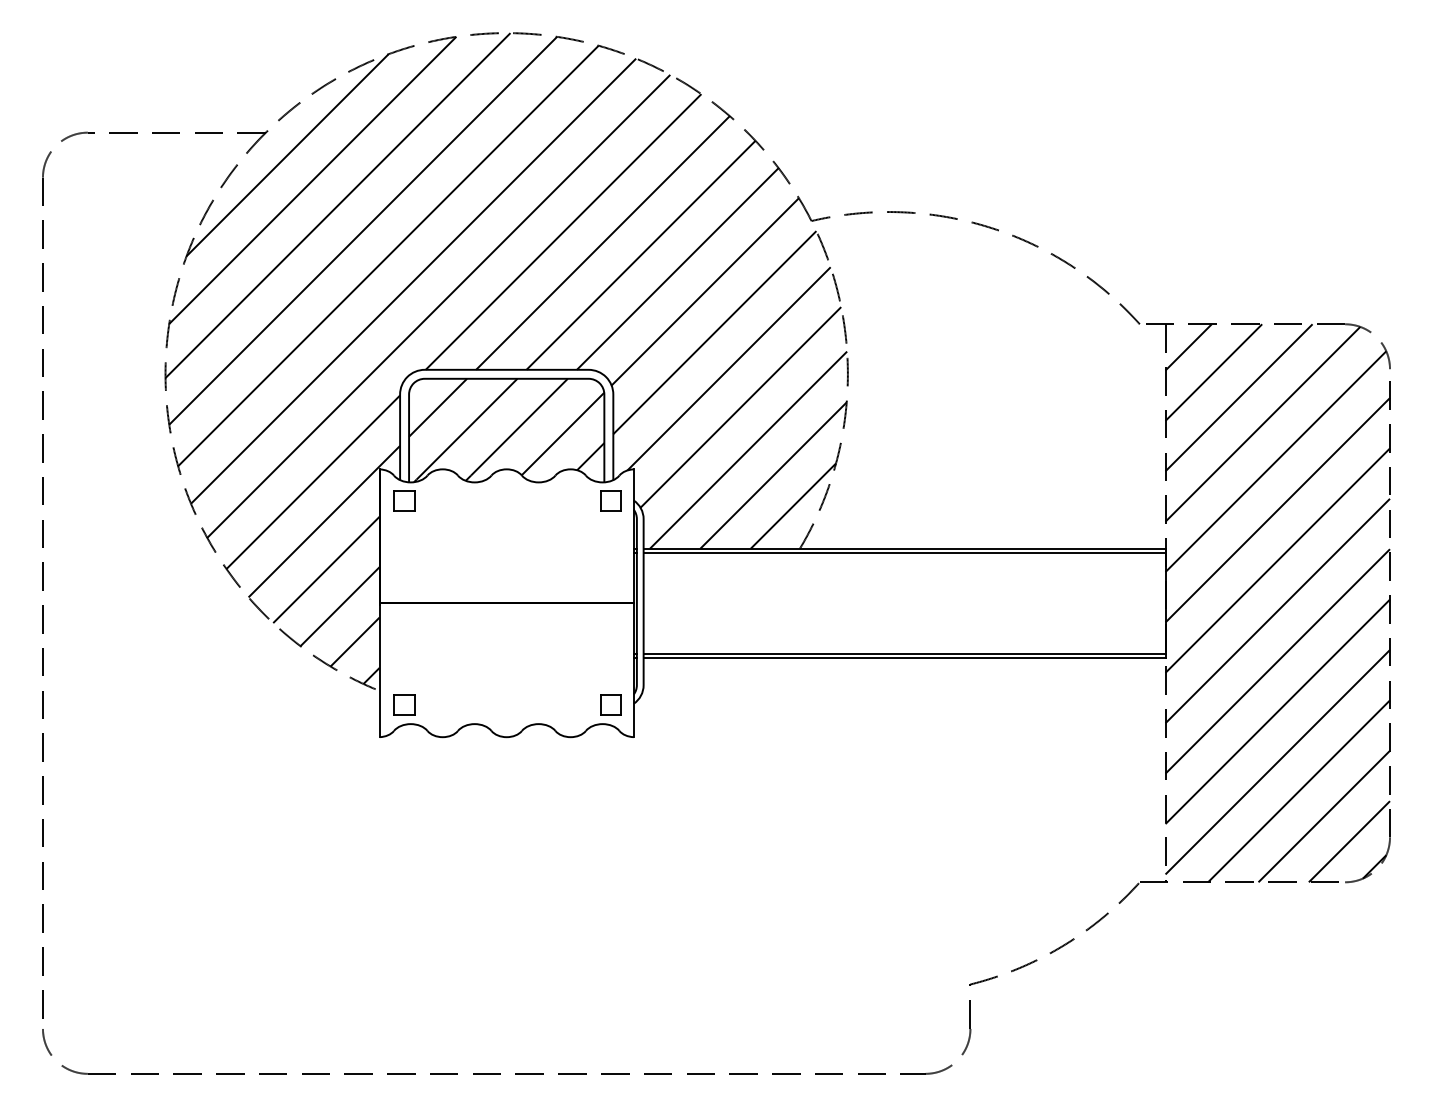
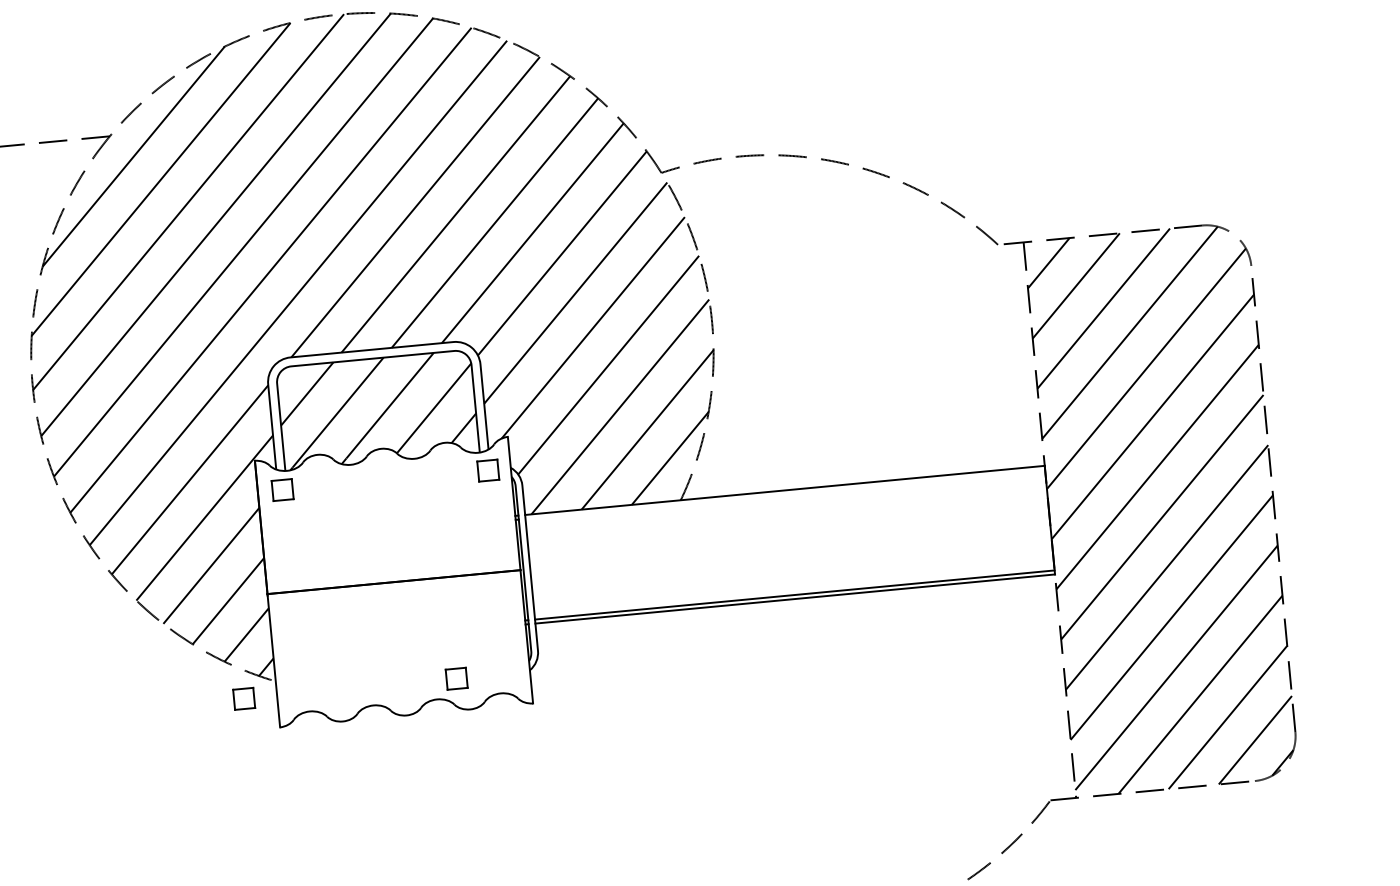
line: (904, 552) -> (785, 494), removed
part: (404, 704) -> (244, 698), moved
part: (610, 704) -> (456, 677), moved

